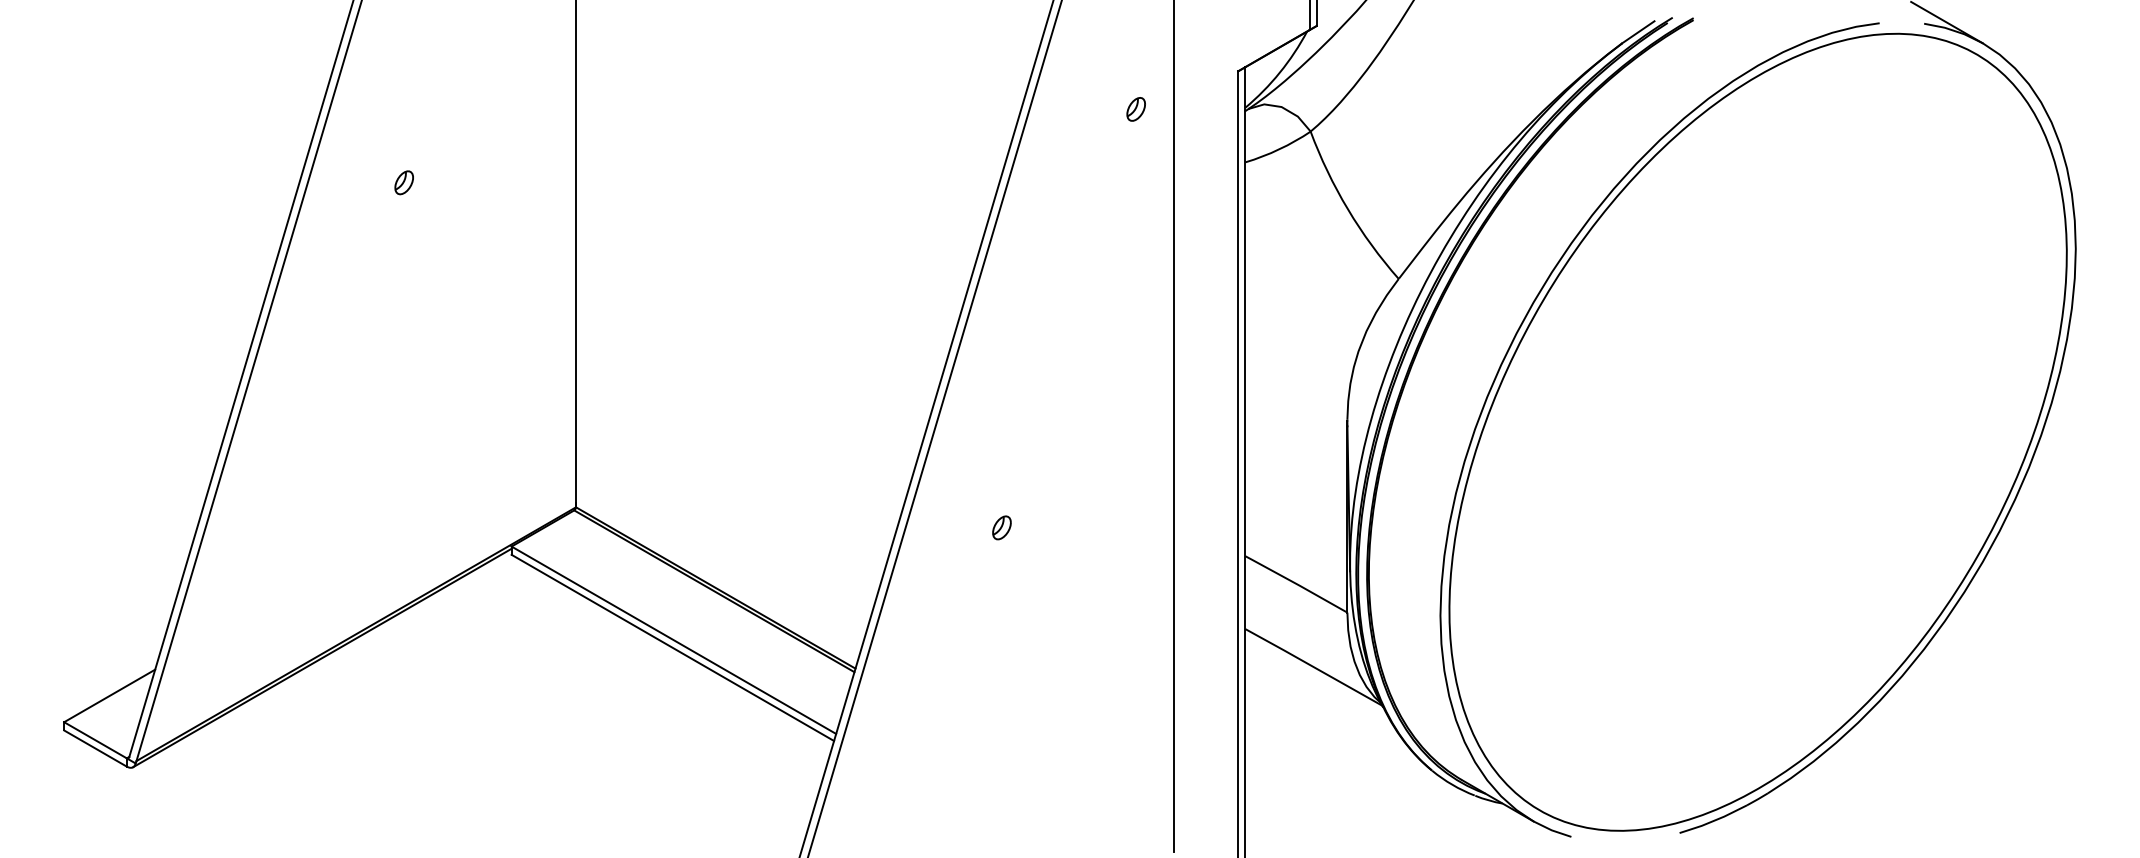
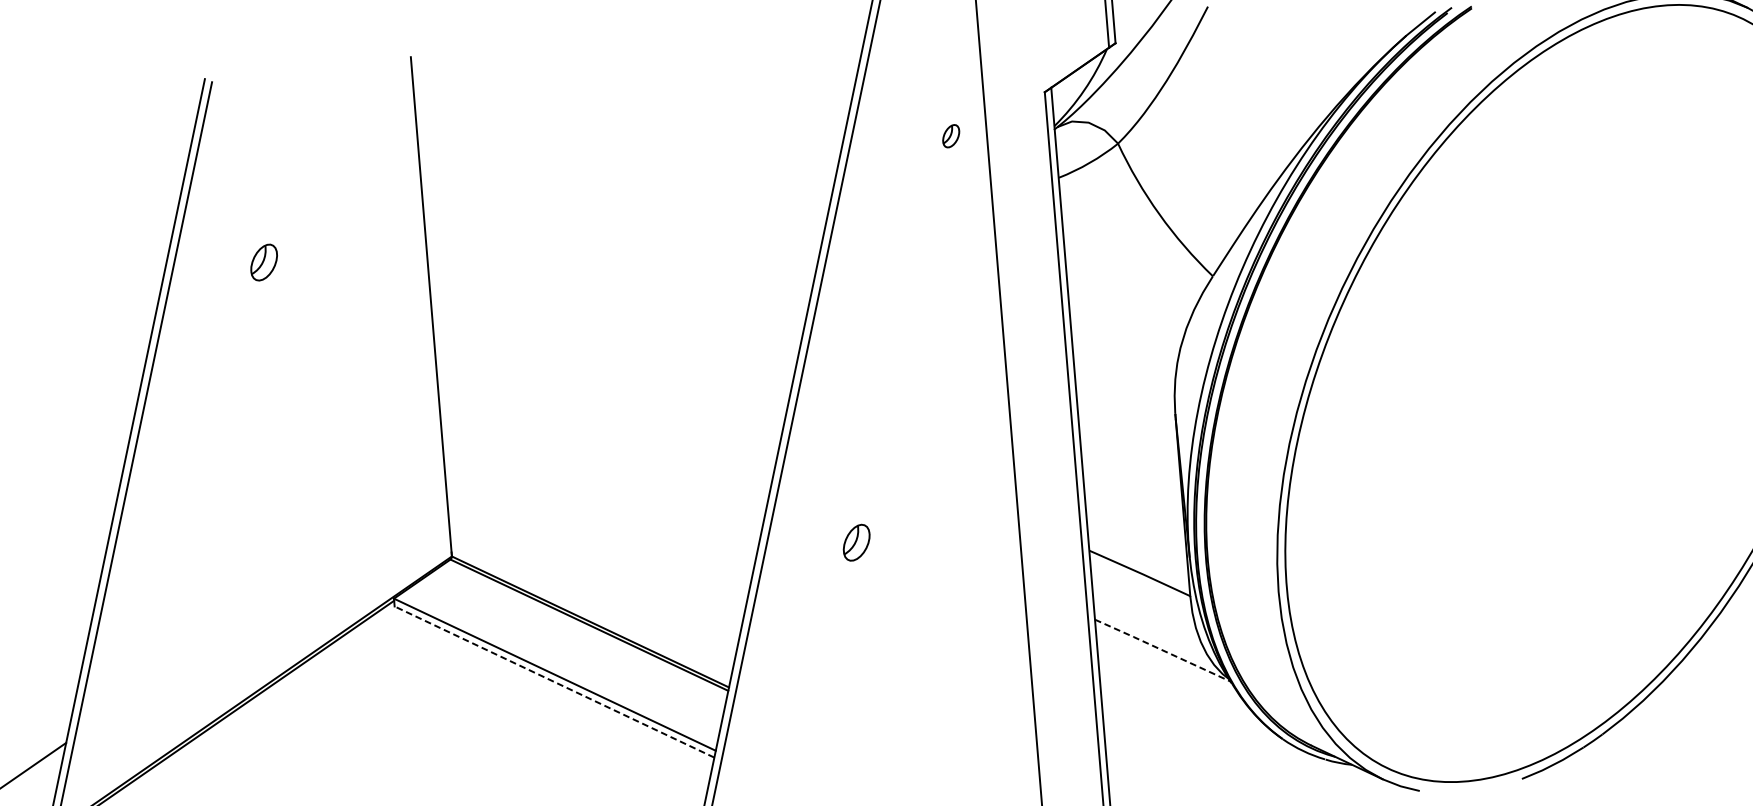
part: (403, 182) -> (263, 262), size x1.6
part: (1001, 527) -> (856, 542), size x1.6
line: (672, 647) -> (554, 681), solid -> dashed
line: (1314, 667) -> (1163, 650), solid -> dashed

